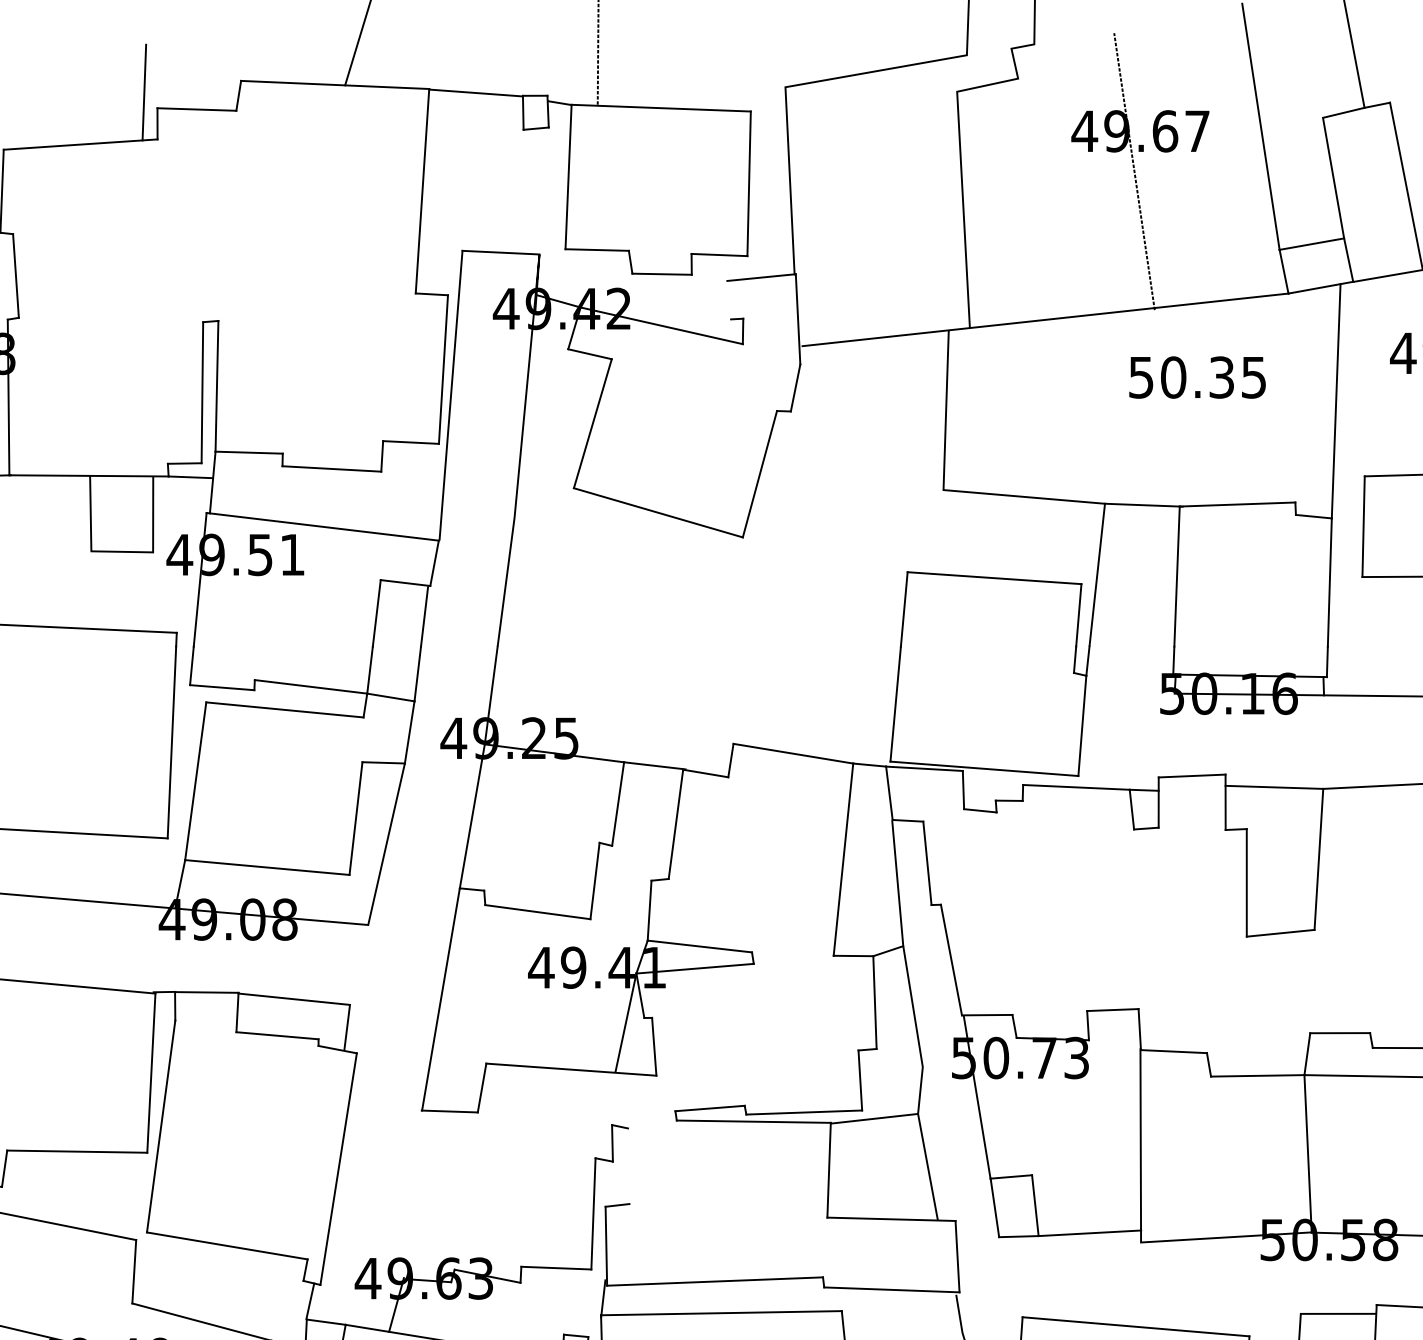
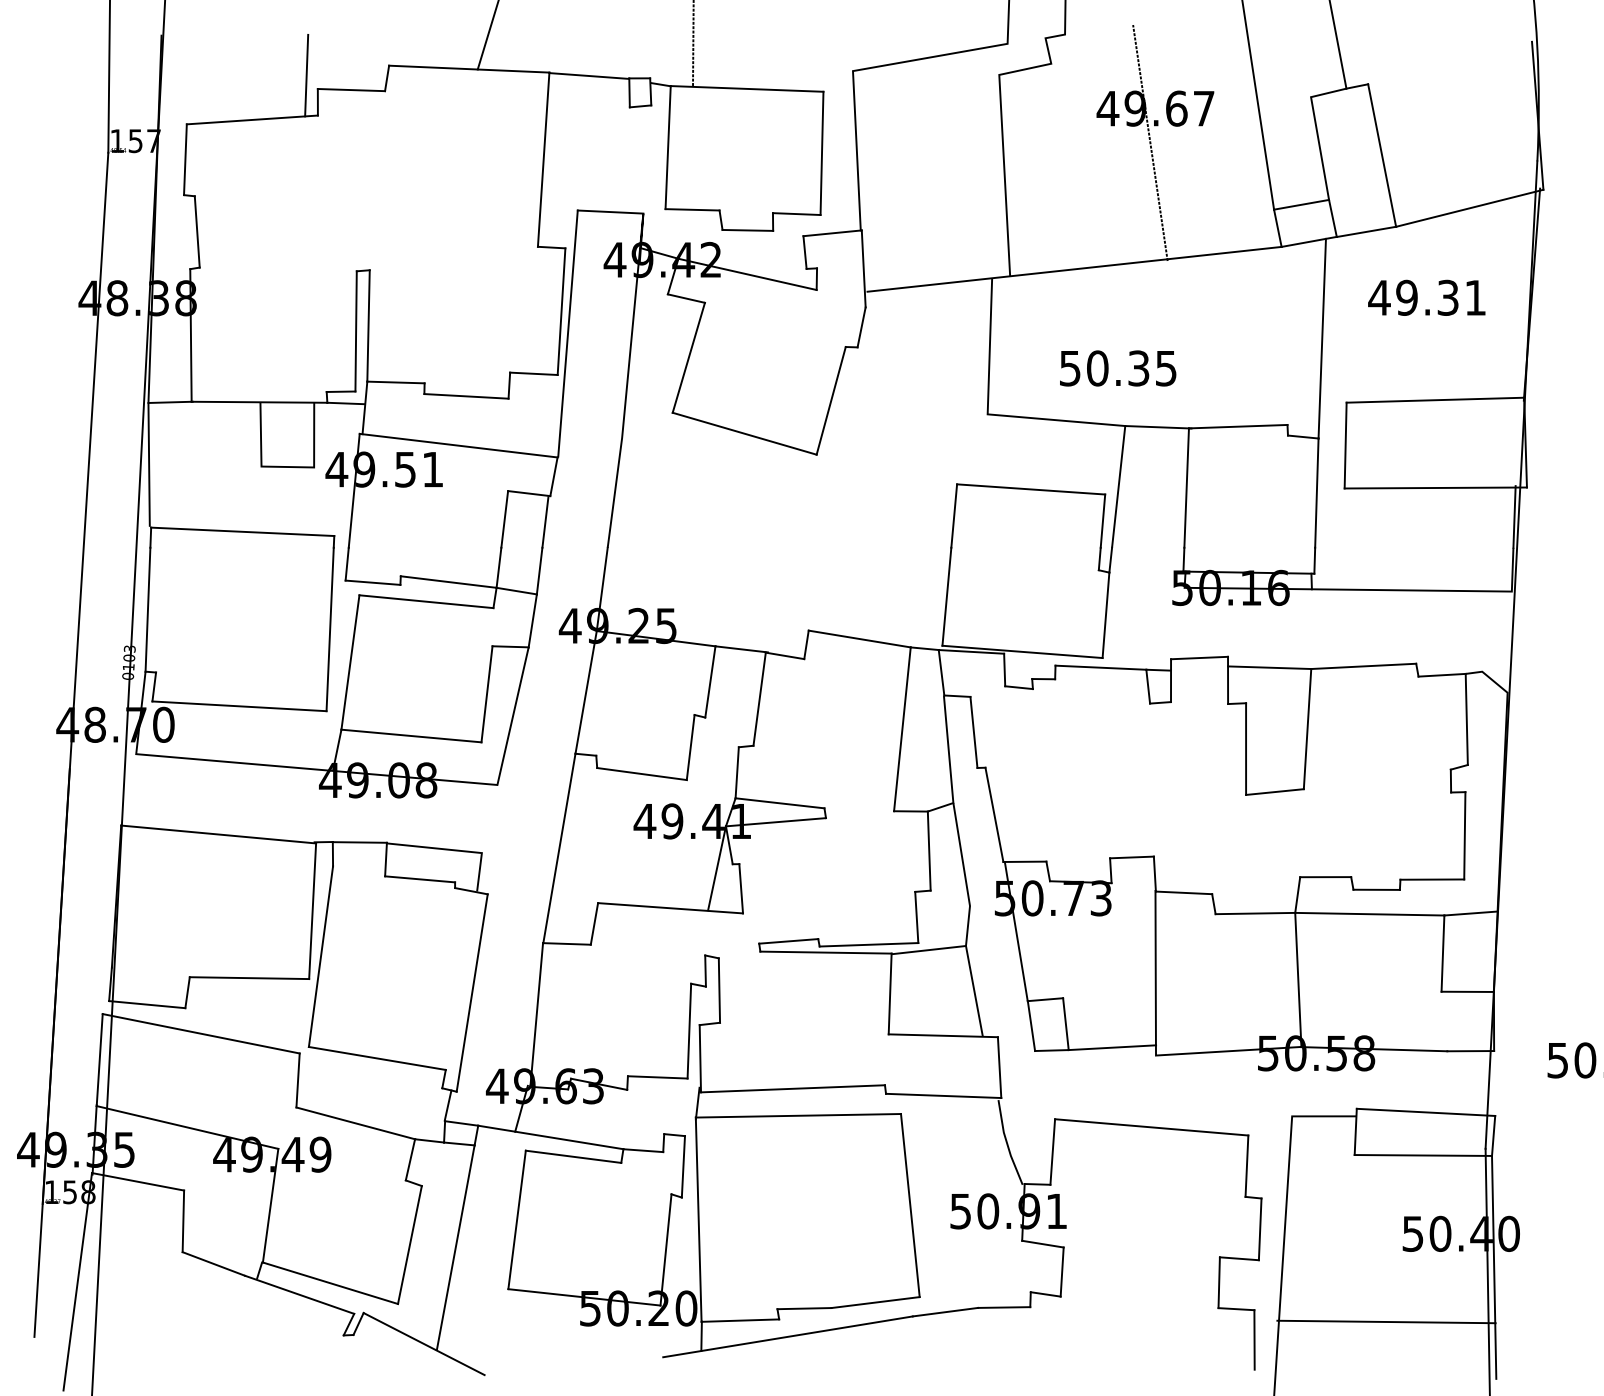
line: (728, 300) -> (804, 252), added
text: (1197, 377) -> (1118, 368), moved
line: (628, 1166) -> (719, 990), added
line: (414, 1194) -> (536, 1014), added

